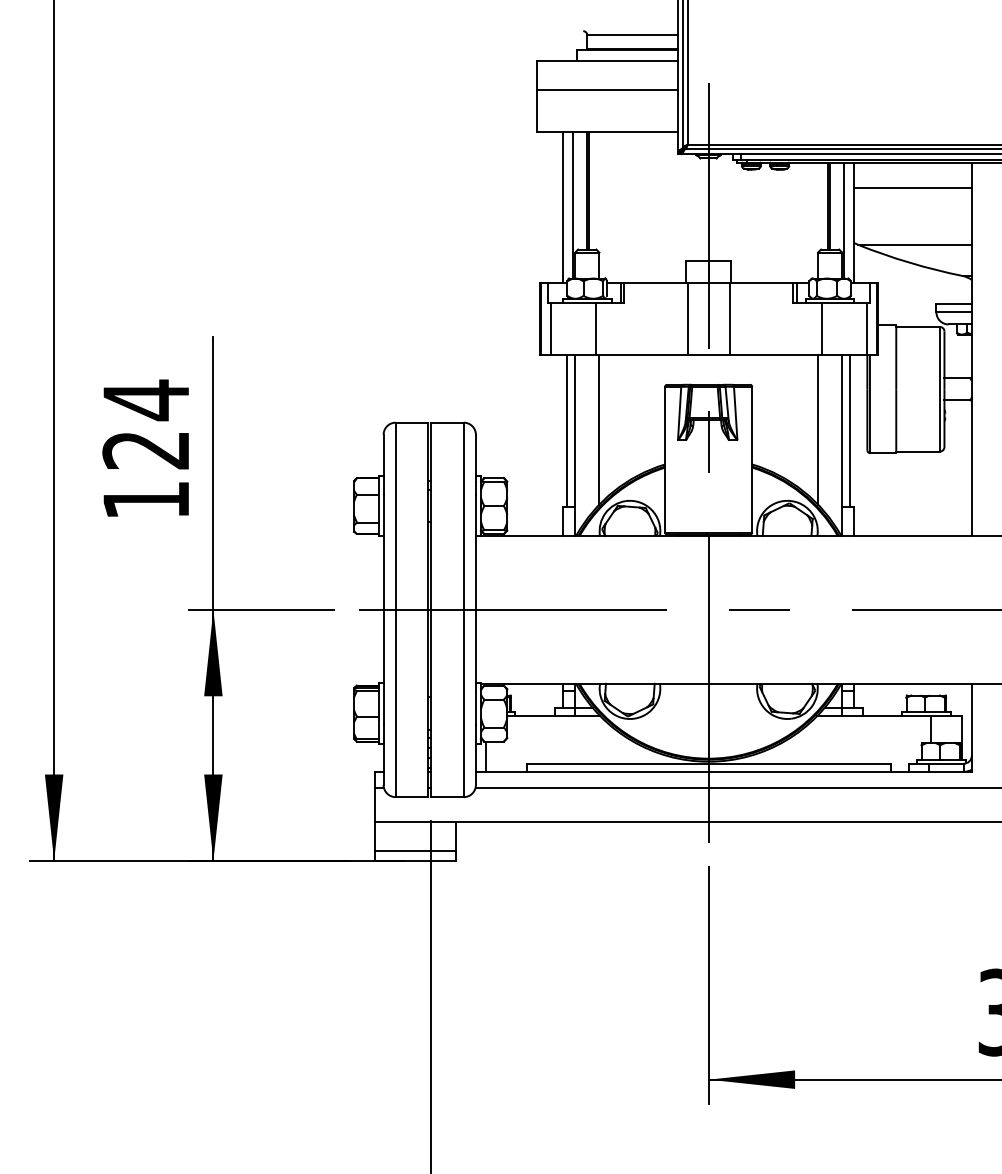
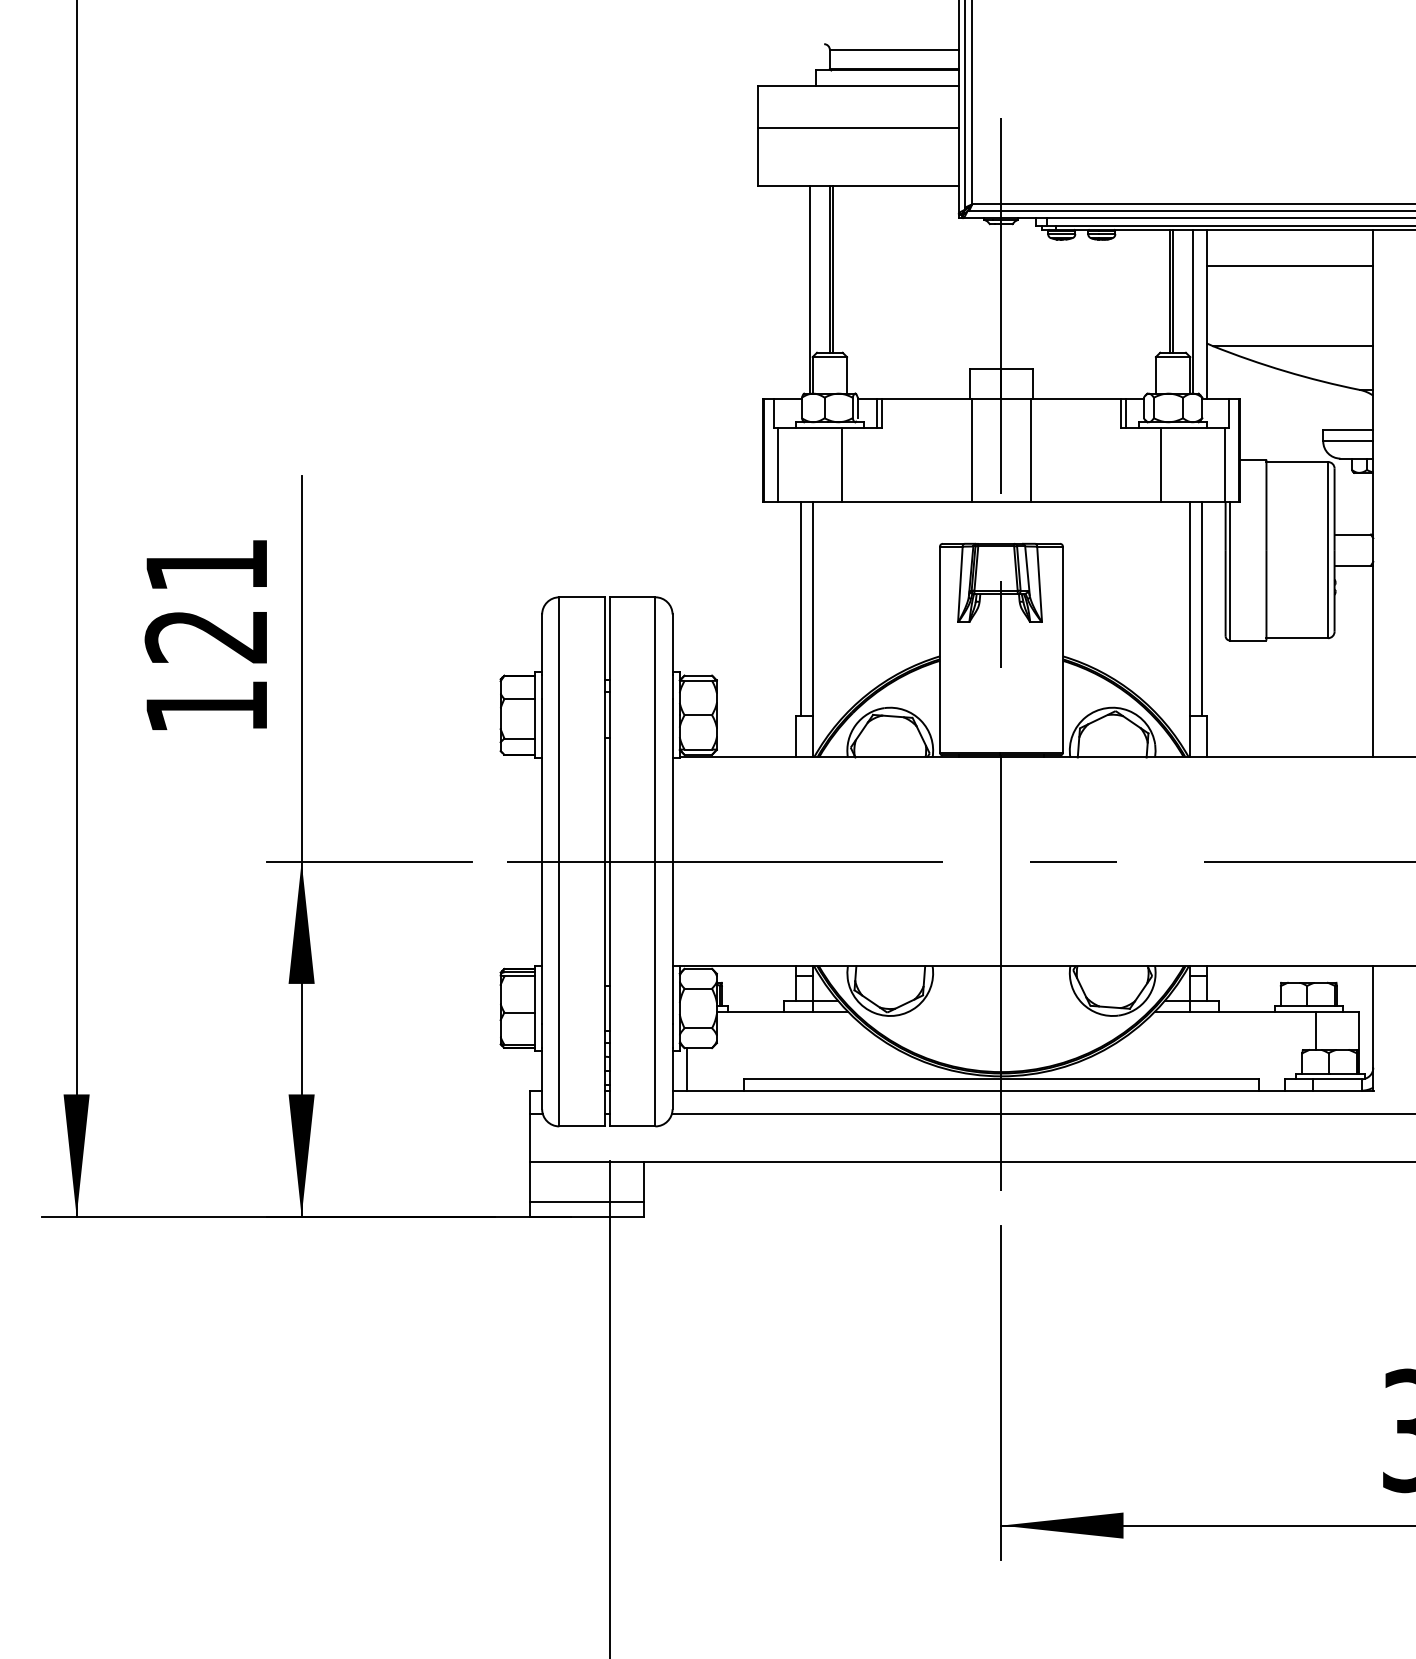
line: (562, 206) -> (794, 291), removed
text: (145, 400) -> (205, 565), 124 -> 121
line: (599, 429) -> (847, 606), removed
line: (818, 429) -> (1156, 606), removed

